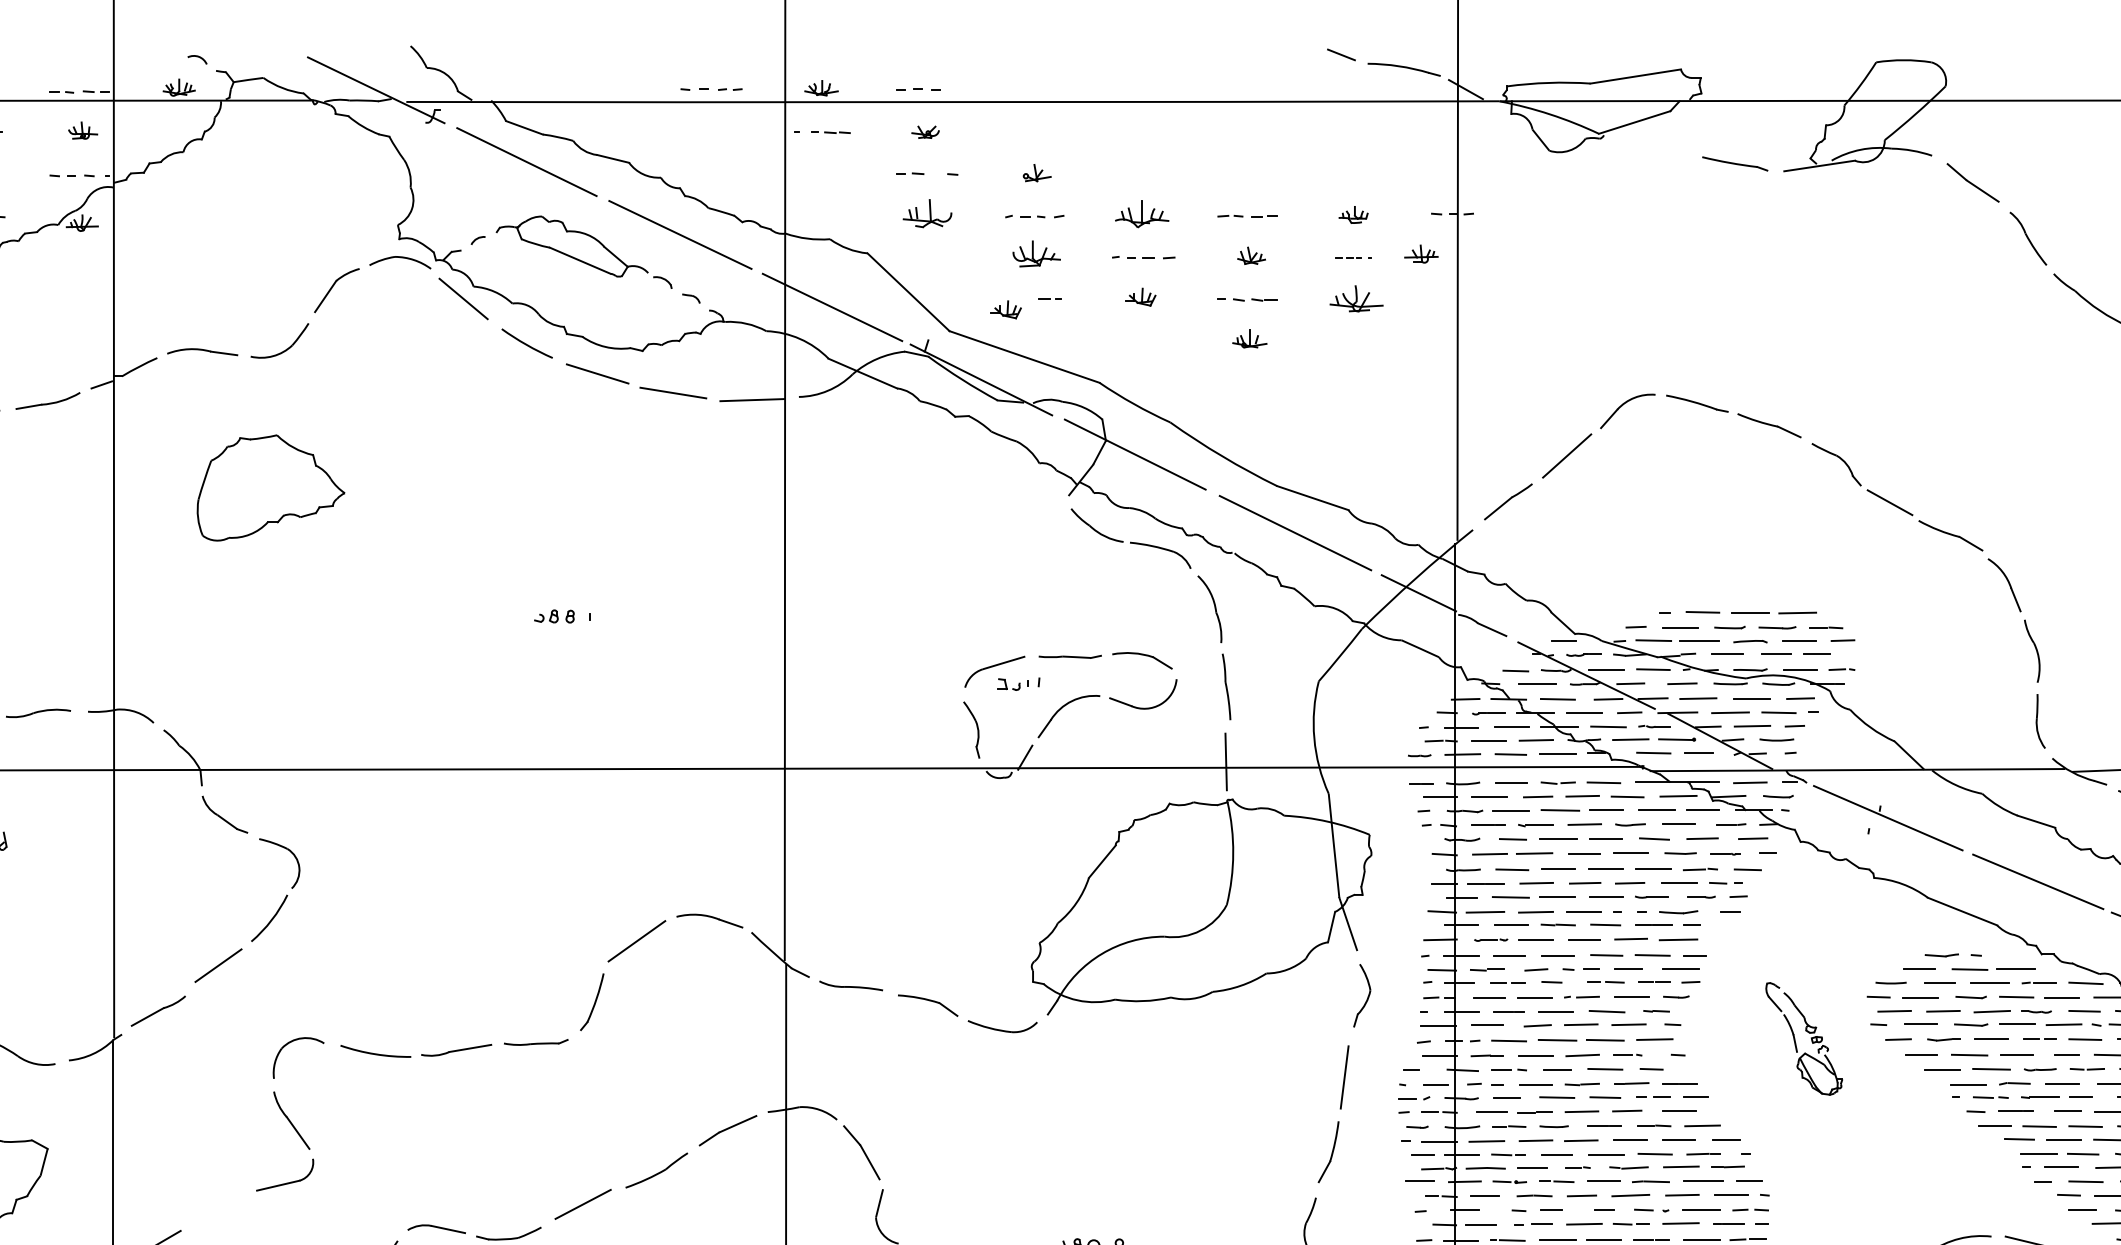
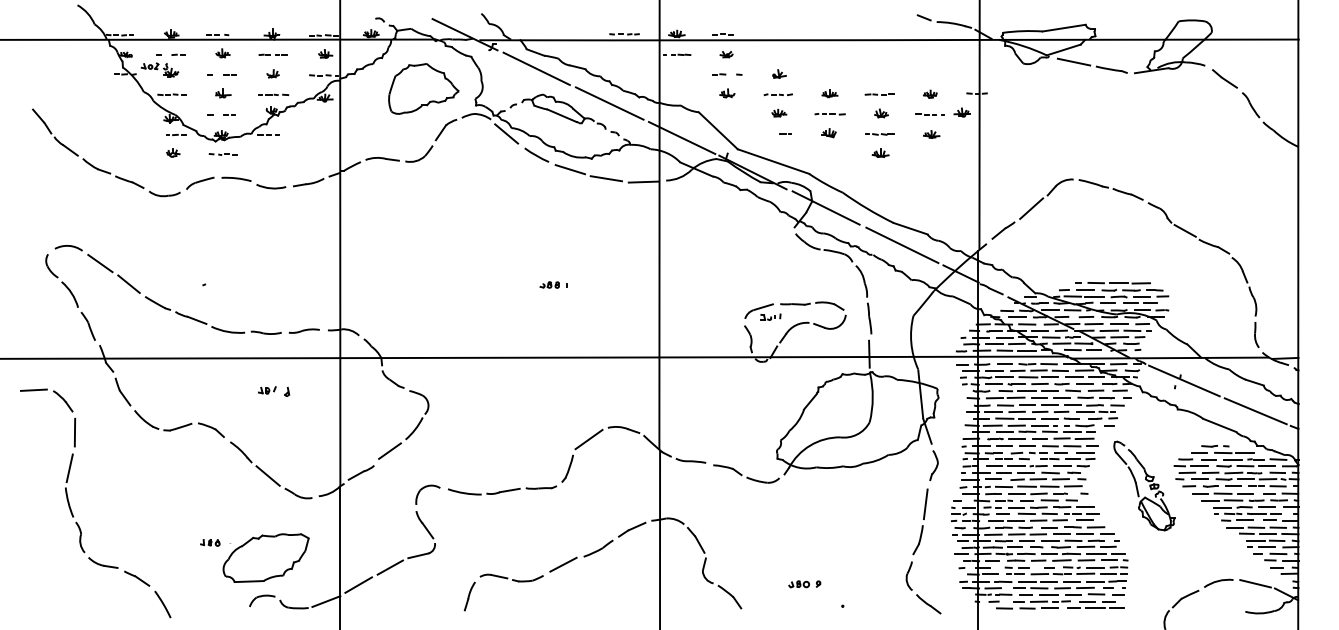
line: (1655, 146) -> (1073, 61), added
part: (927, 213) -> (727, 93), size x0.62
part: (1142, 213) -> (829, 93), size x0.62
part: (1037, 255) -> (779, 113), size x0.62
part: (1352, 258) -> (929, 114), size x1.67
part: (1356, 300) -> (931, 134), size x0.62
part: (1005, 310) -> (764, 139), removed
part: (270, 487) -> (423, 88), moved
part: (1804, 1037) -> (1144, 485), size x1.67
line: (217, 1210) -> (389, 567), added

